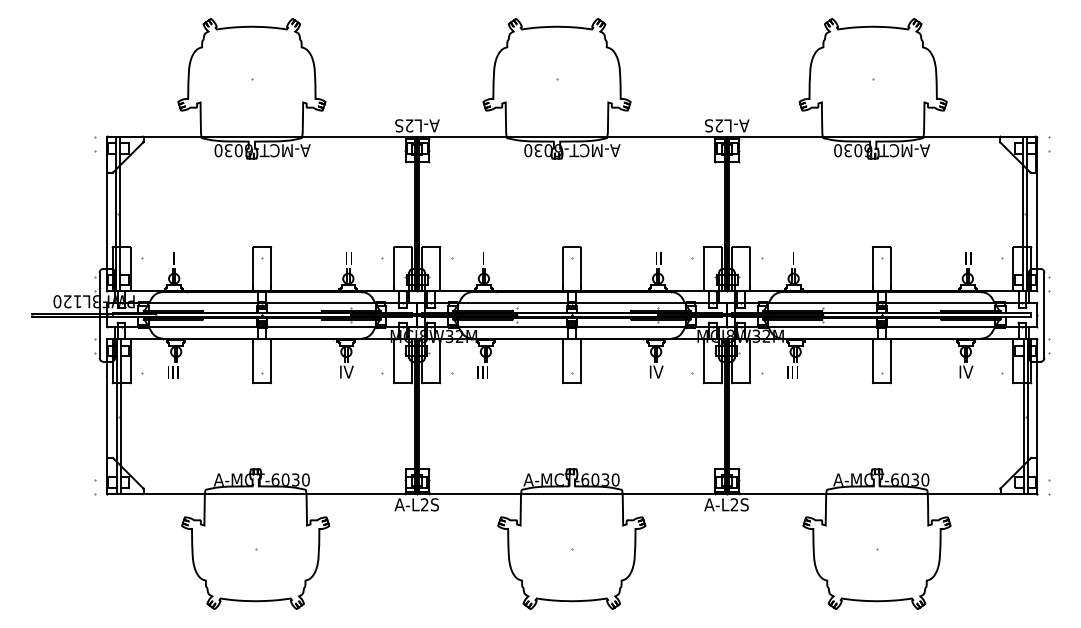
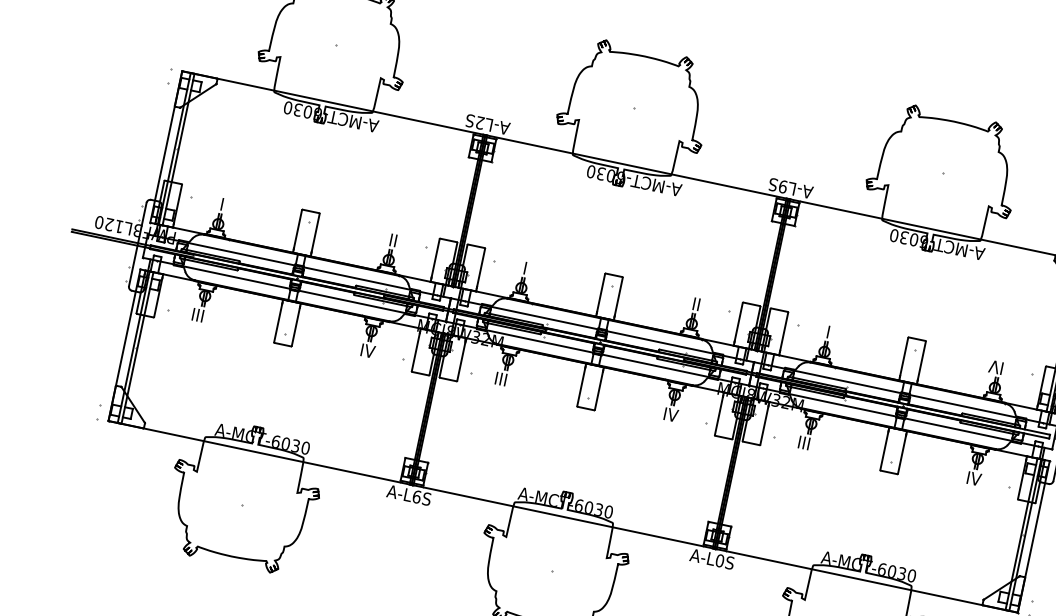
text: (719, 125) -> (783, 186), A-L2S -> A-L9S
text: (964, 258) -> (995, 367), II -> IV
text: (424, 504) -> (416, 496), A-L2S -> A-L6S
text: (734, 504) -> (720, 560), A-L2S -> A-L0S

